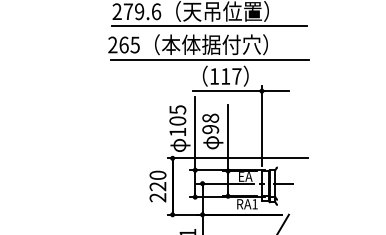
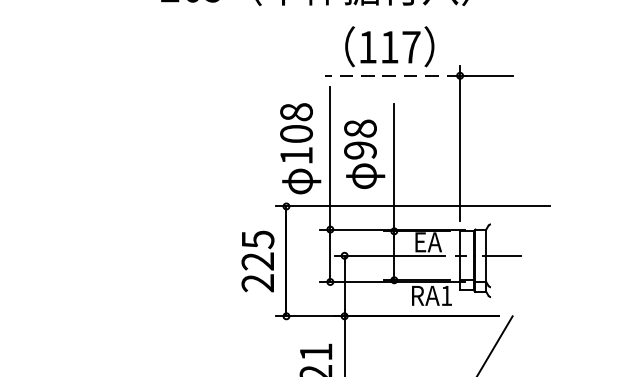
line: (209, 59) -> (358, 14), removed
line: (227, 91) -> (393, 76), solid -> dashed
text: (177, 109) -> (295, 111), 105 -> 108
text: (157, 175) -> (256, 239), 220 -> 225

